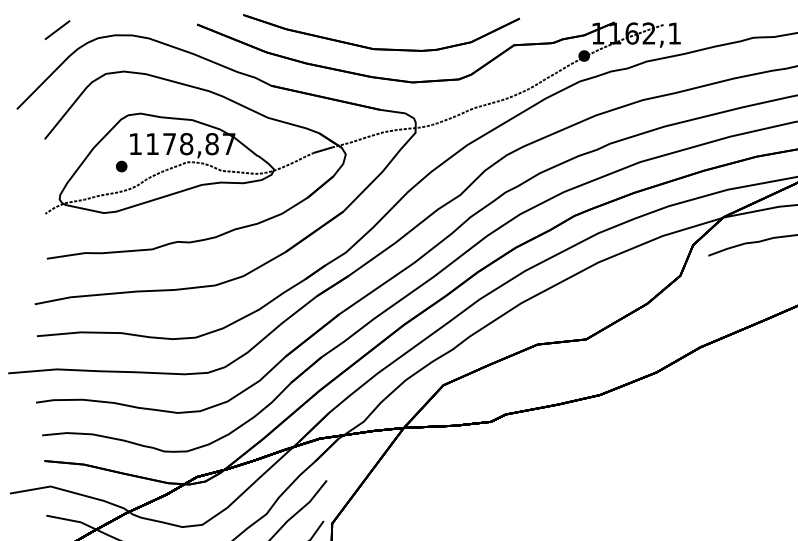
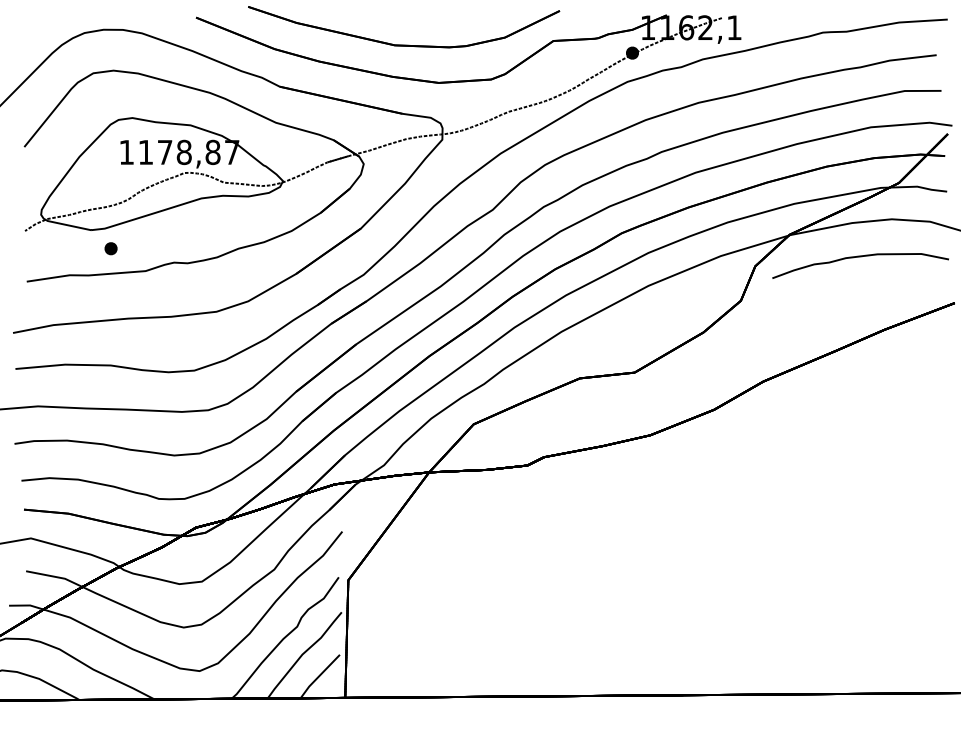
line: (57, 29) -> (38, 23), removed
part: (121, 166) -> (110, 248), moved

